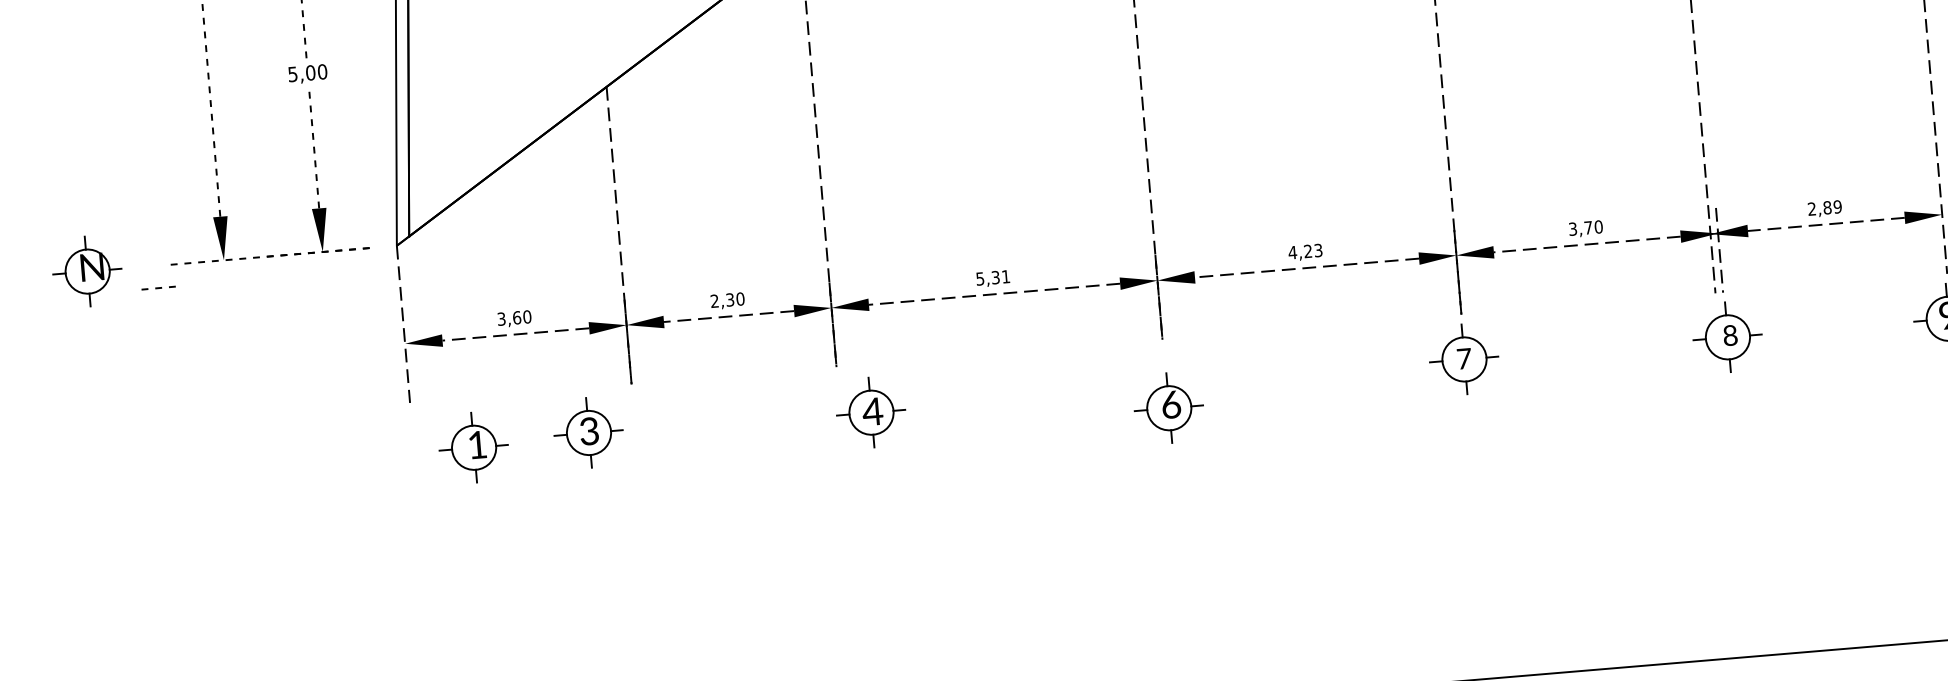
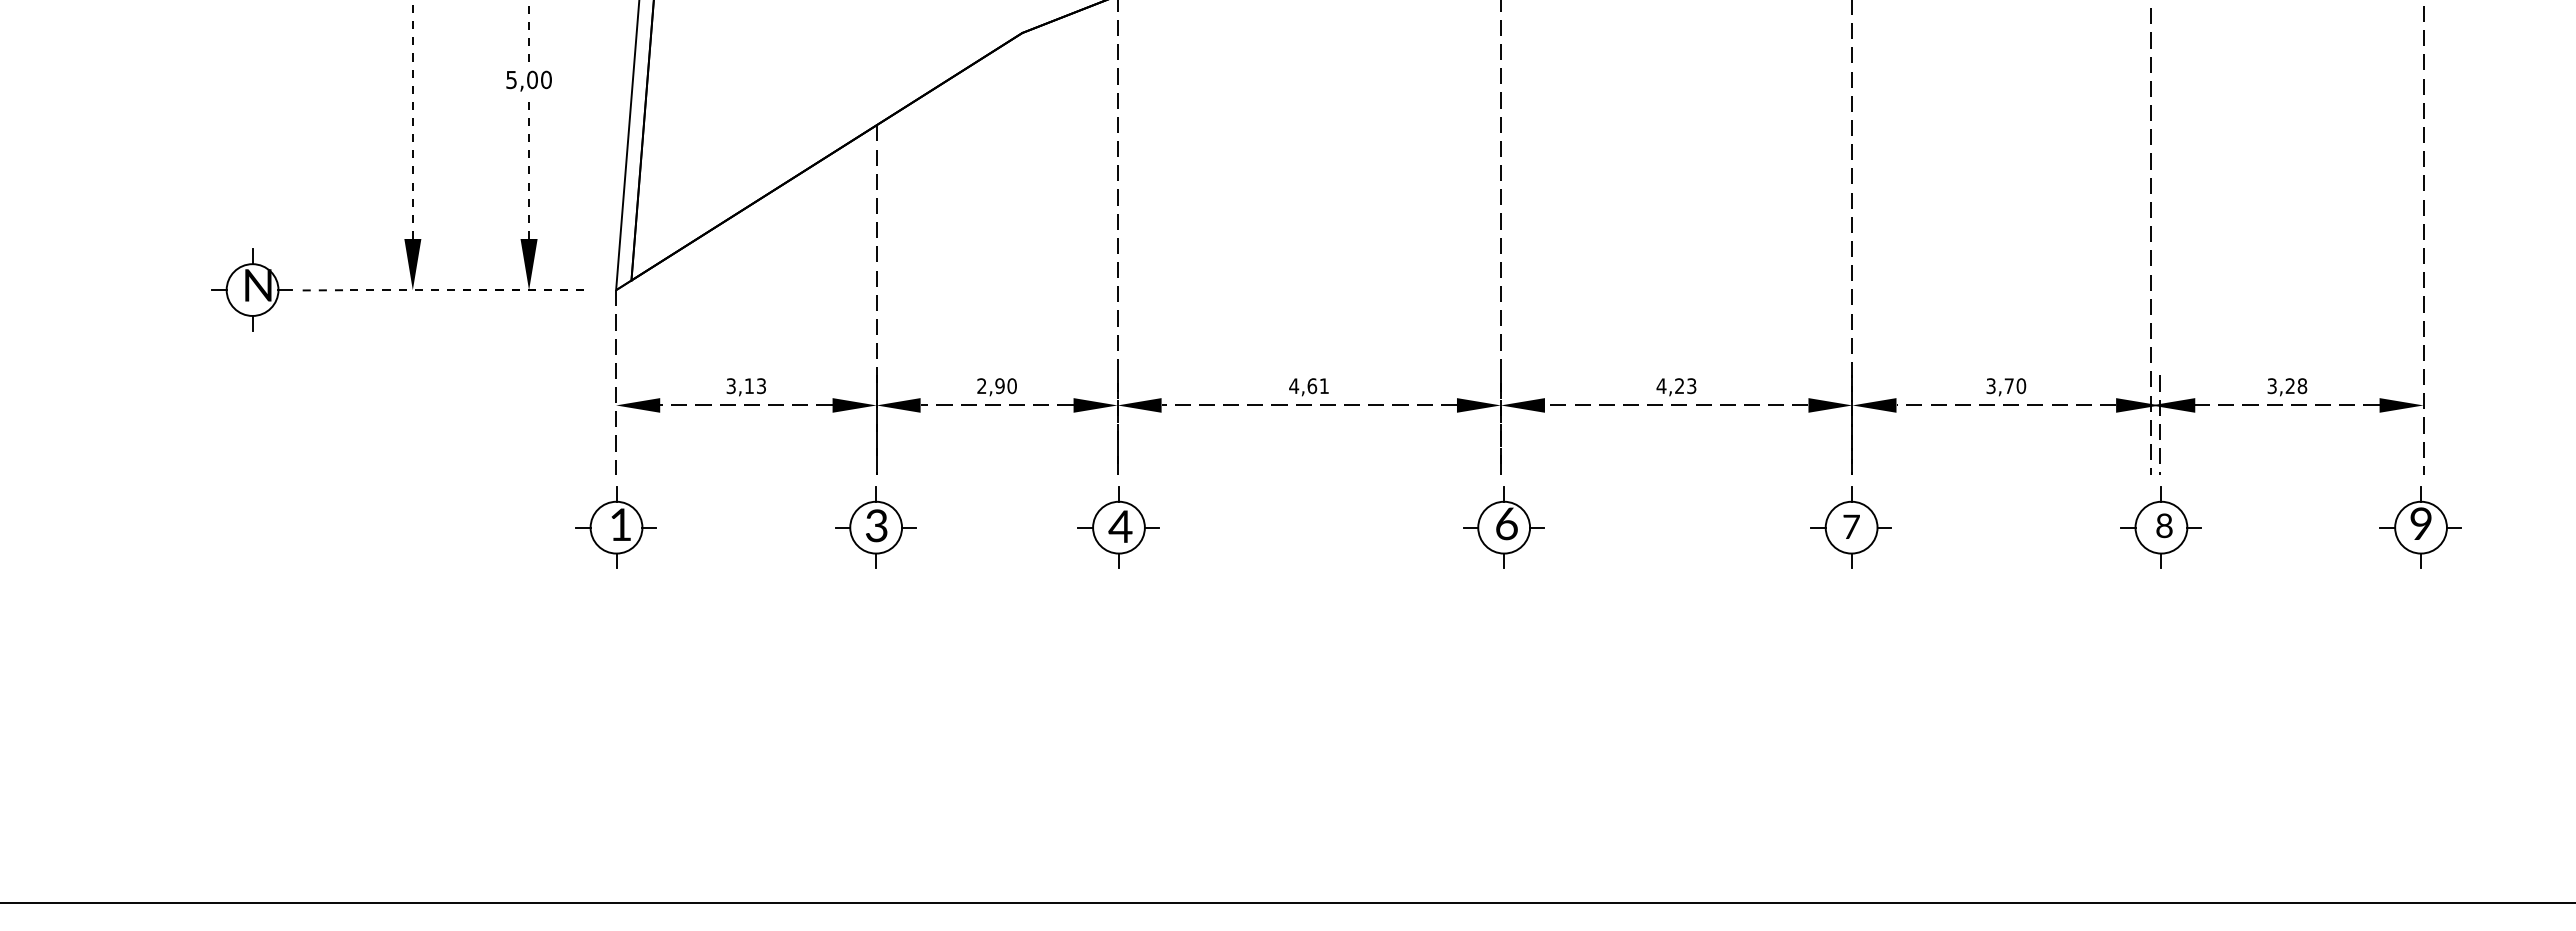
text: (1825, 208) -> (2287, 386), 2,89 -> 3,28
text: (988, 278) -> (1303, 386), 5,31 -> 4,61
line: (158, 288) -> (322, 290), moved
text: (729, 299) -> (999, 385), 2,30 -> 2,90
text: (522, 317) -> (755, 386), 3,60 -> 3,13
part: (1168, 408) -> (1503, 527), moved
part: (871, 412) -> (1118, 527), moved
part: (588, 432) -> (875, 527), moved
part: (473, 447) -> (615, 527), moved

